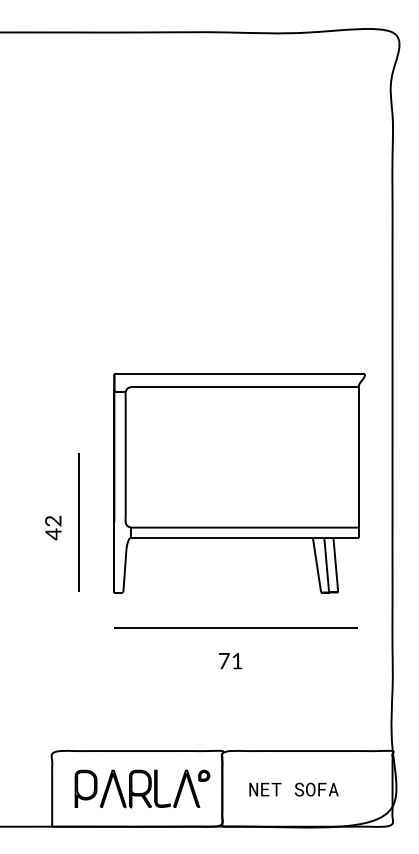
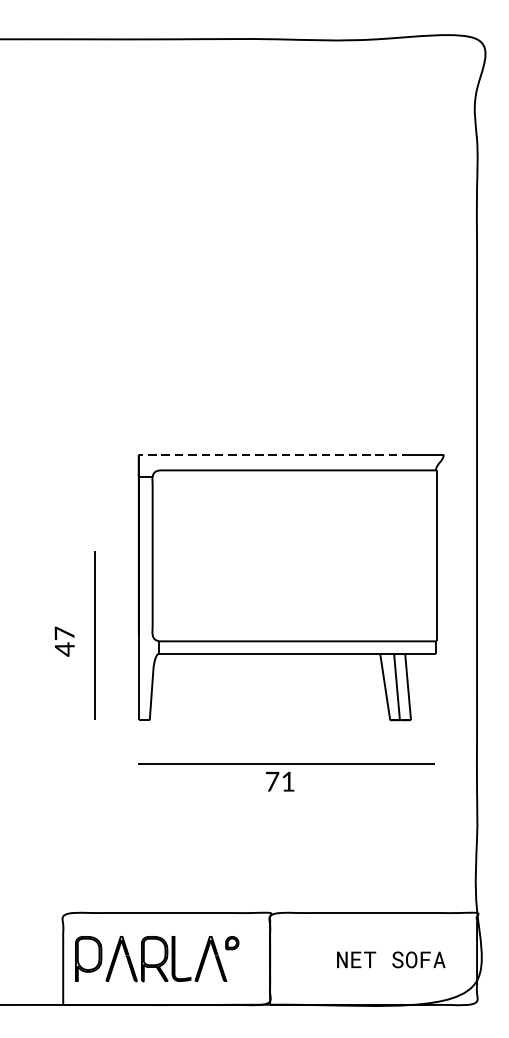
line: (226, 373) -> (275, 453), solid -> dashed
text: (53, 520) -> (64, 632), 42 -> 47
text: (230, 661) -> (280, 782), moved
part: (142, 788) -> (157, 958), moved
text: (293, 789) -> (390, 959), moved

